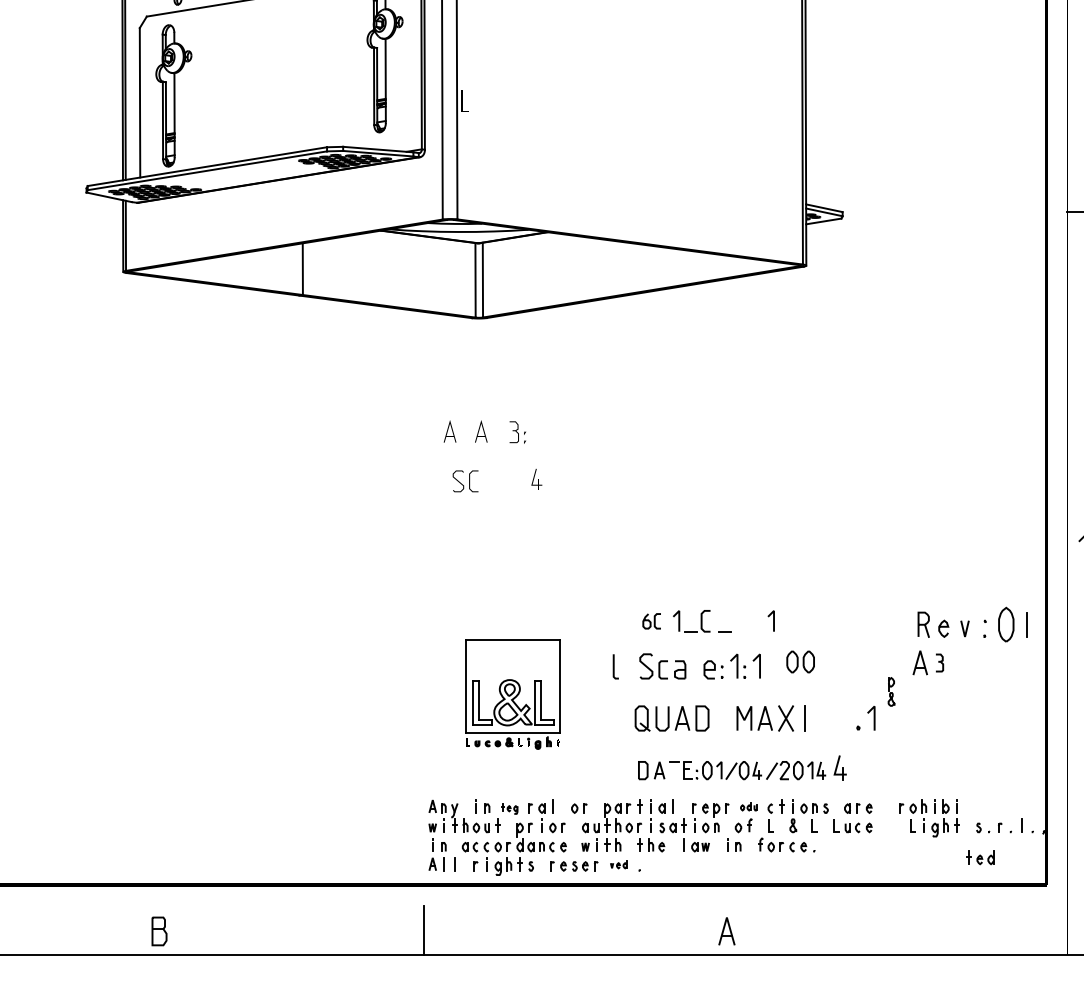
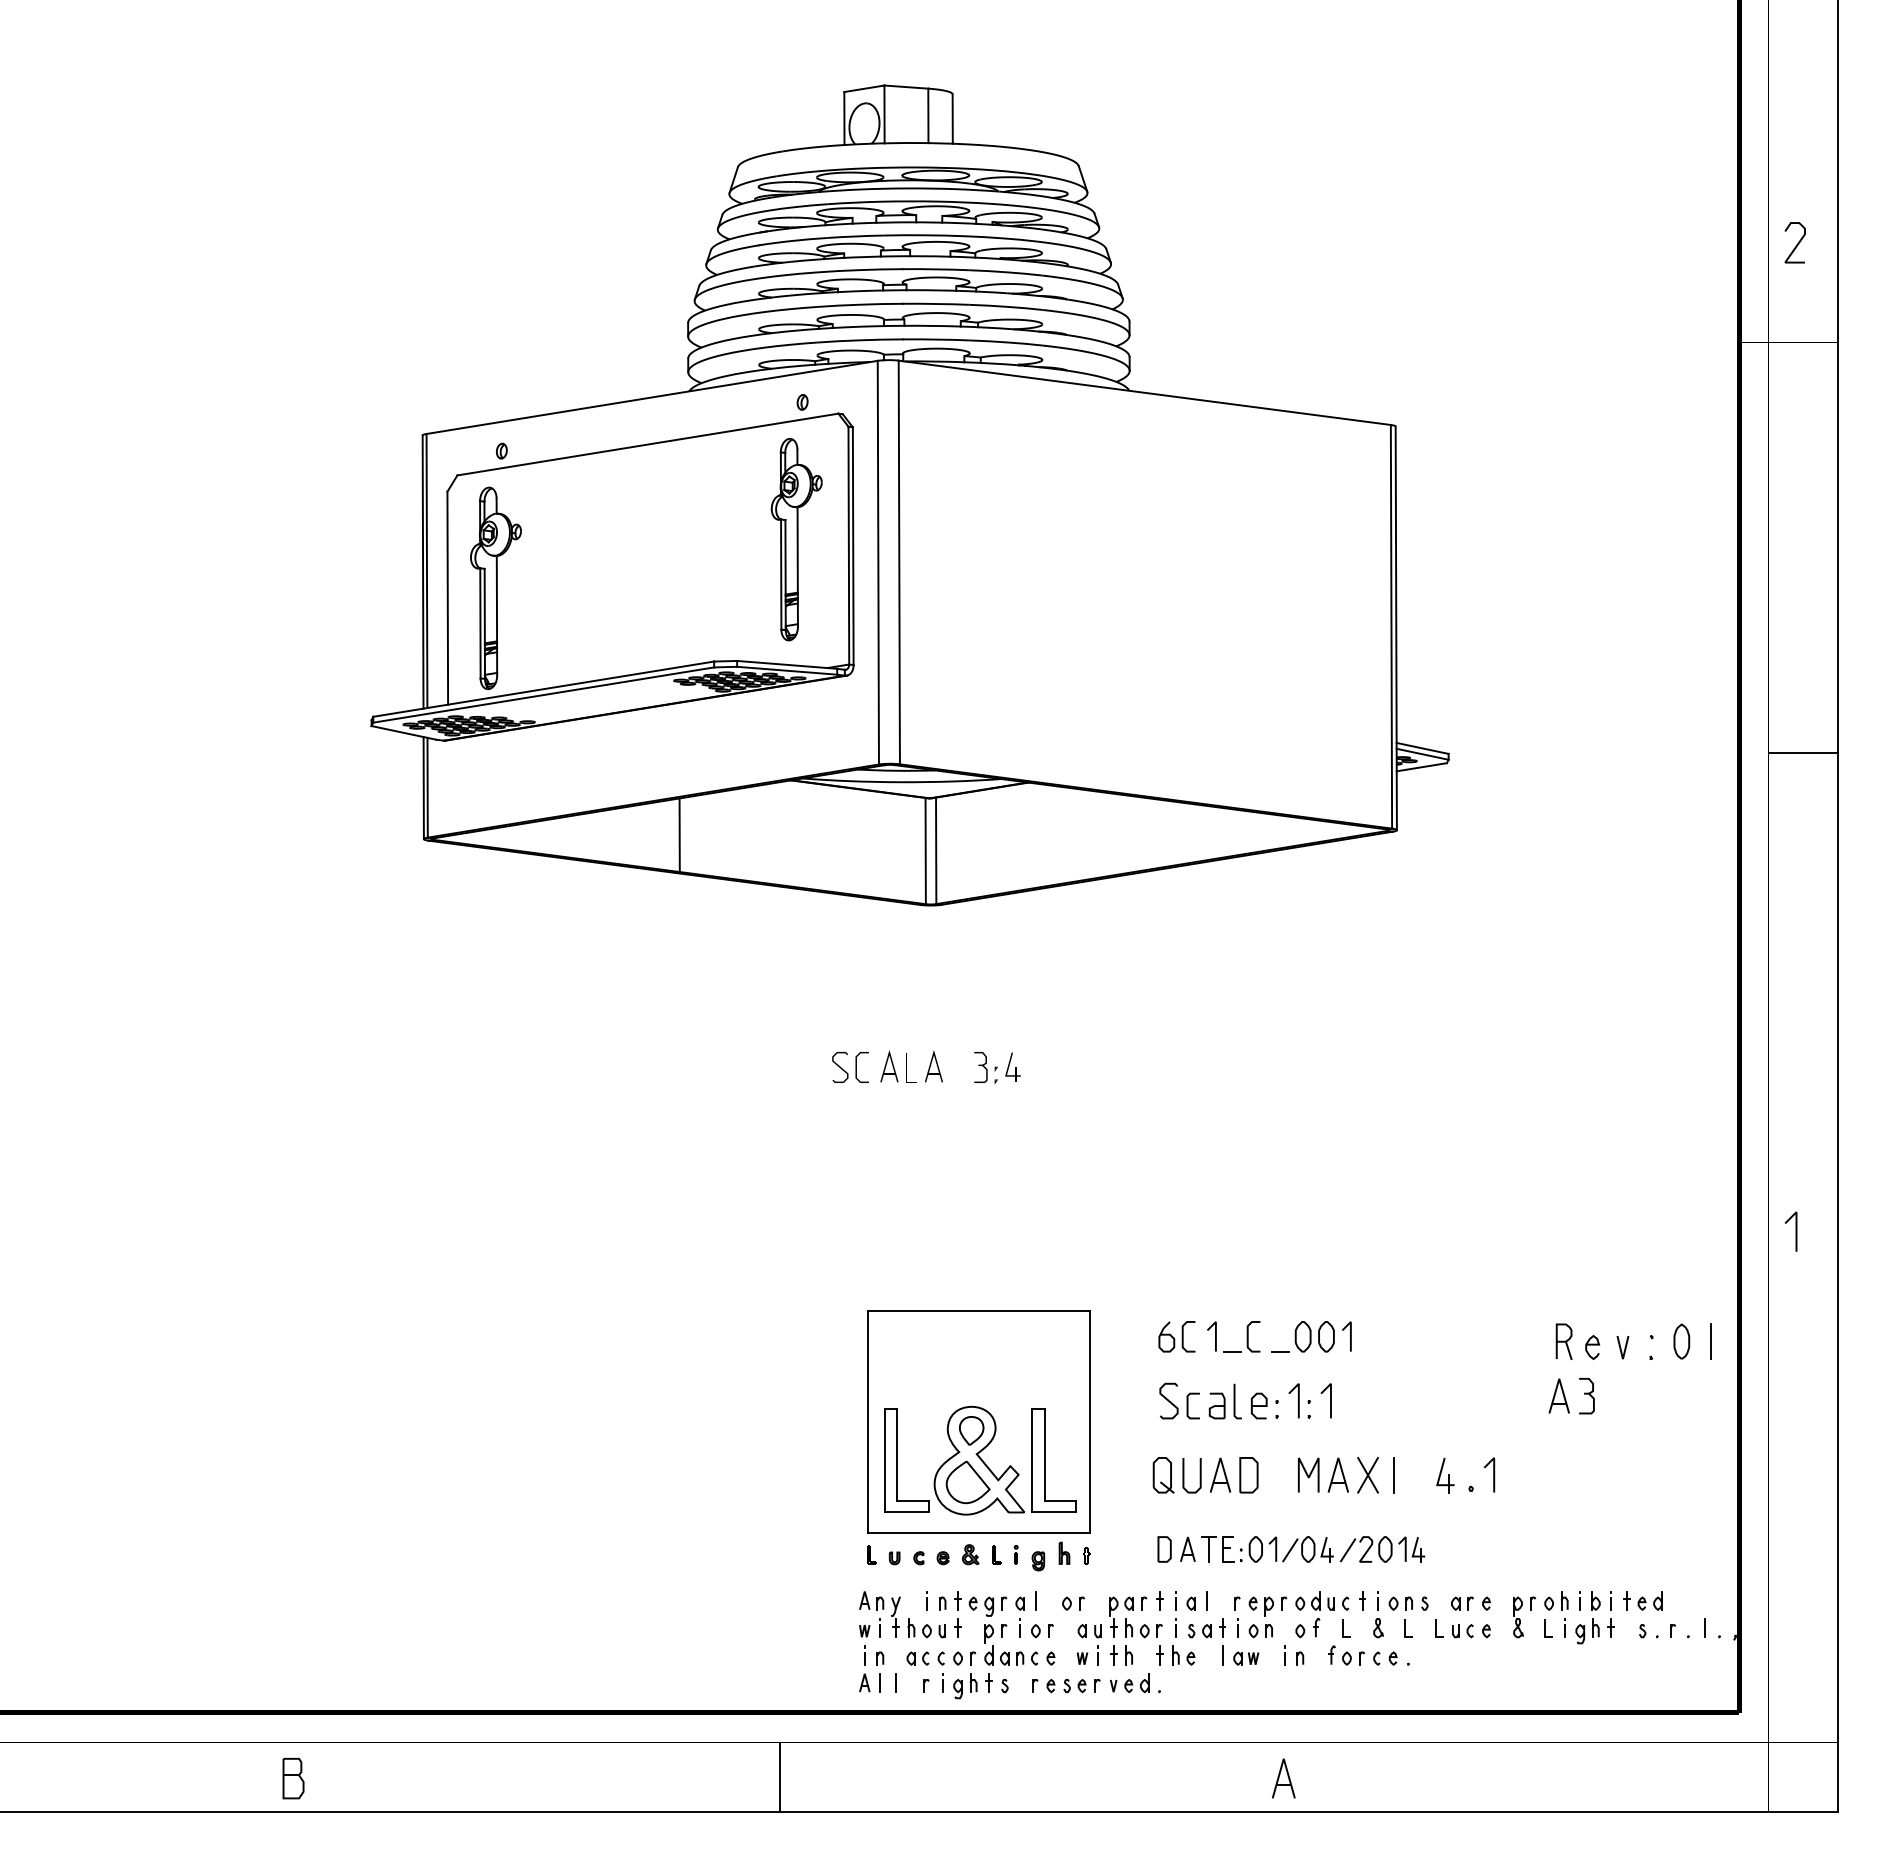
line: (462, 100) -> (906, 1067), moved
part: (536, 478) -> (1012, 1066), moved
part: (465, 481) -> (850, 1067), moved
part: (651, 621) -> (1176, 1336), size x1.43
part: (1006, 624) -> (1681, 1341), size x0.71
part: (800, 661) -> (1314, 1336), moved
part: (939, 663) -> (1586, 1396), size x1.43
line: (614, 666) -> (1235, 1401), moved
part: (891, 691) -> (1518, 1617), moved
part: (512, 694) -> (978, 1440), size x1.67
part: (840, 767) -> (1445, 1475), moved
line: (674, 770) -> (1209, 1549), added
part: (748, 806) -> (1314, 1600), size x1.67
part: (509, 808) -> (973, 1603), size x1.67
part: (980, 857) -> (1642, 1600), moved
part: (618, 864) -> (1129, 1683), size x1.67
line: (423, 929) -> (779, 1776), moved
part: (159, 931) -> (293, 1778), moved

